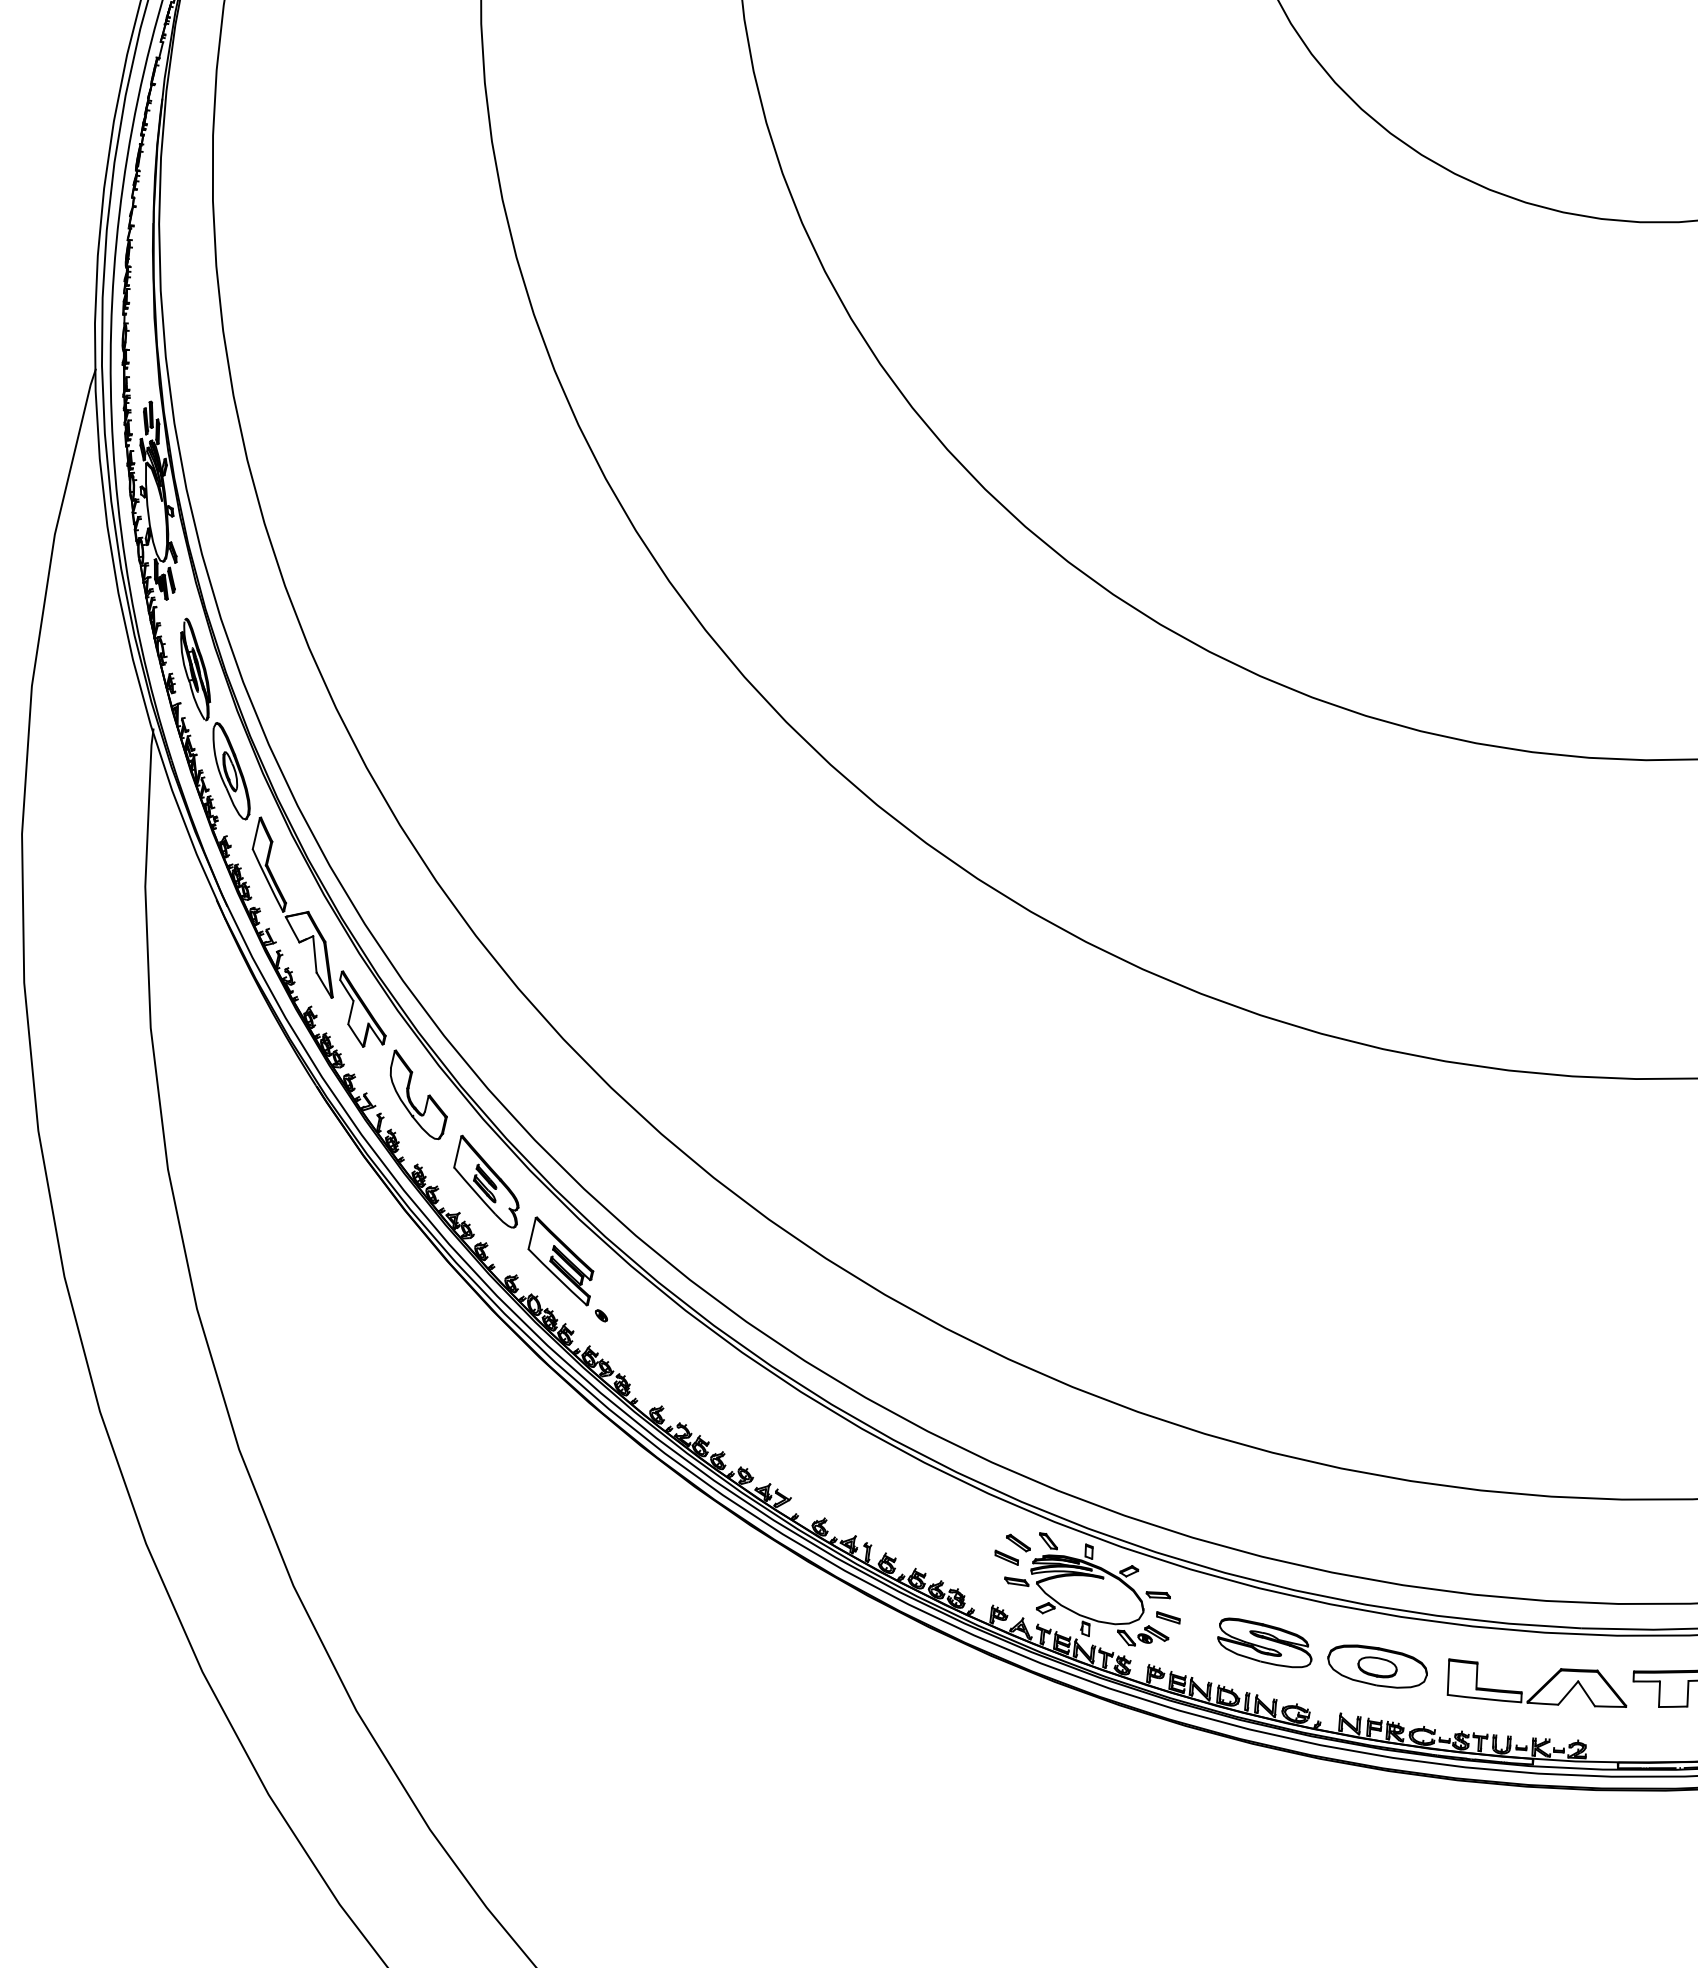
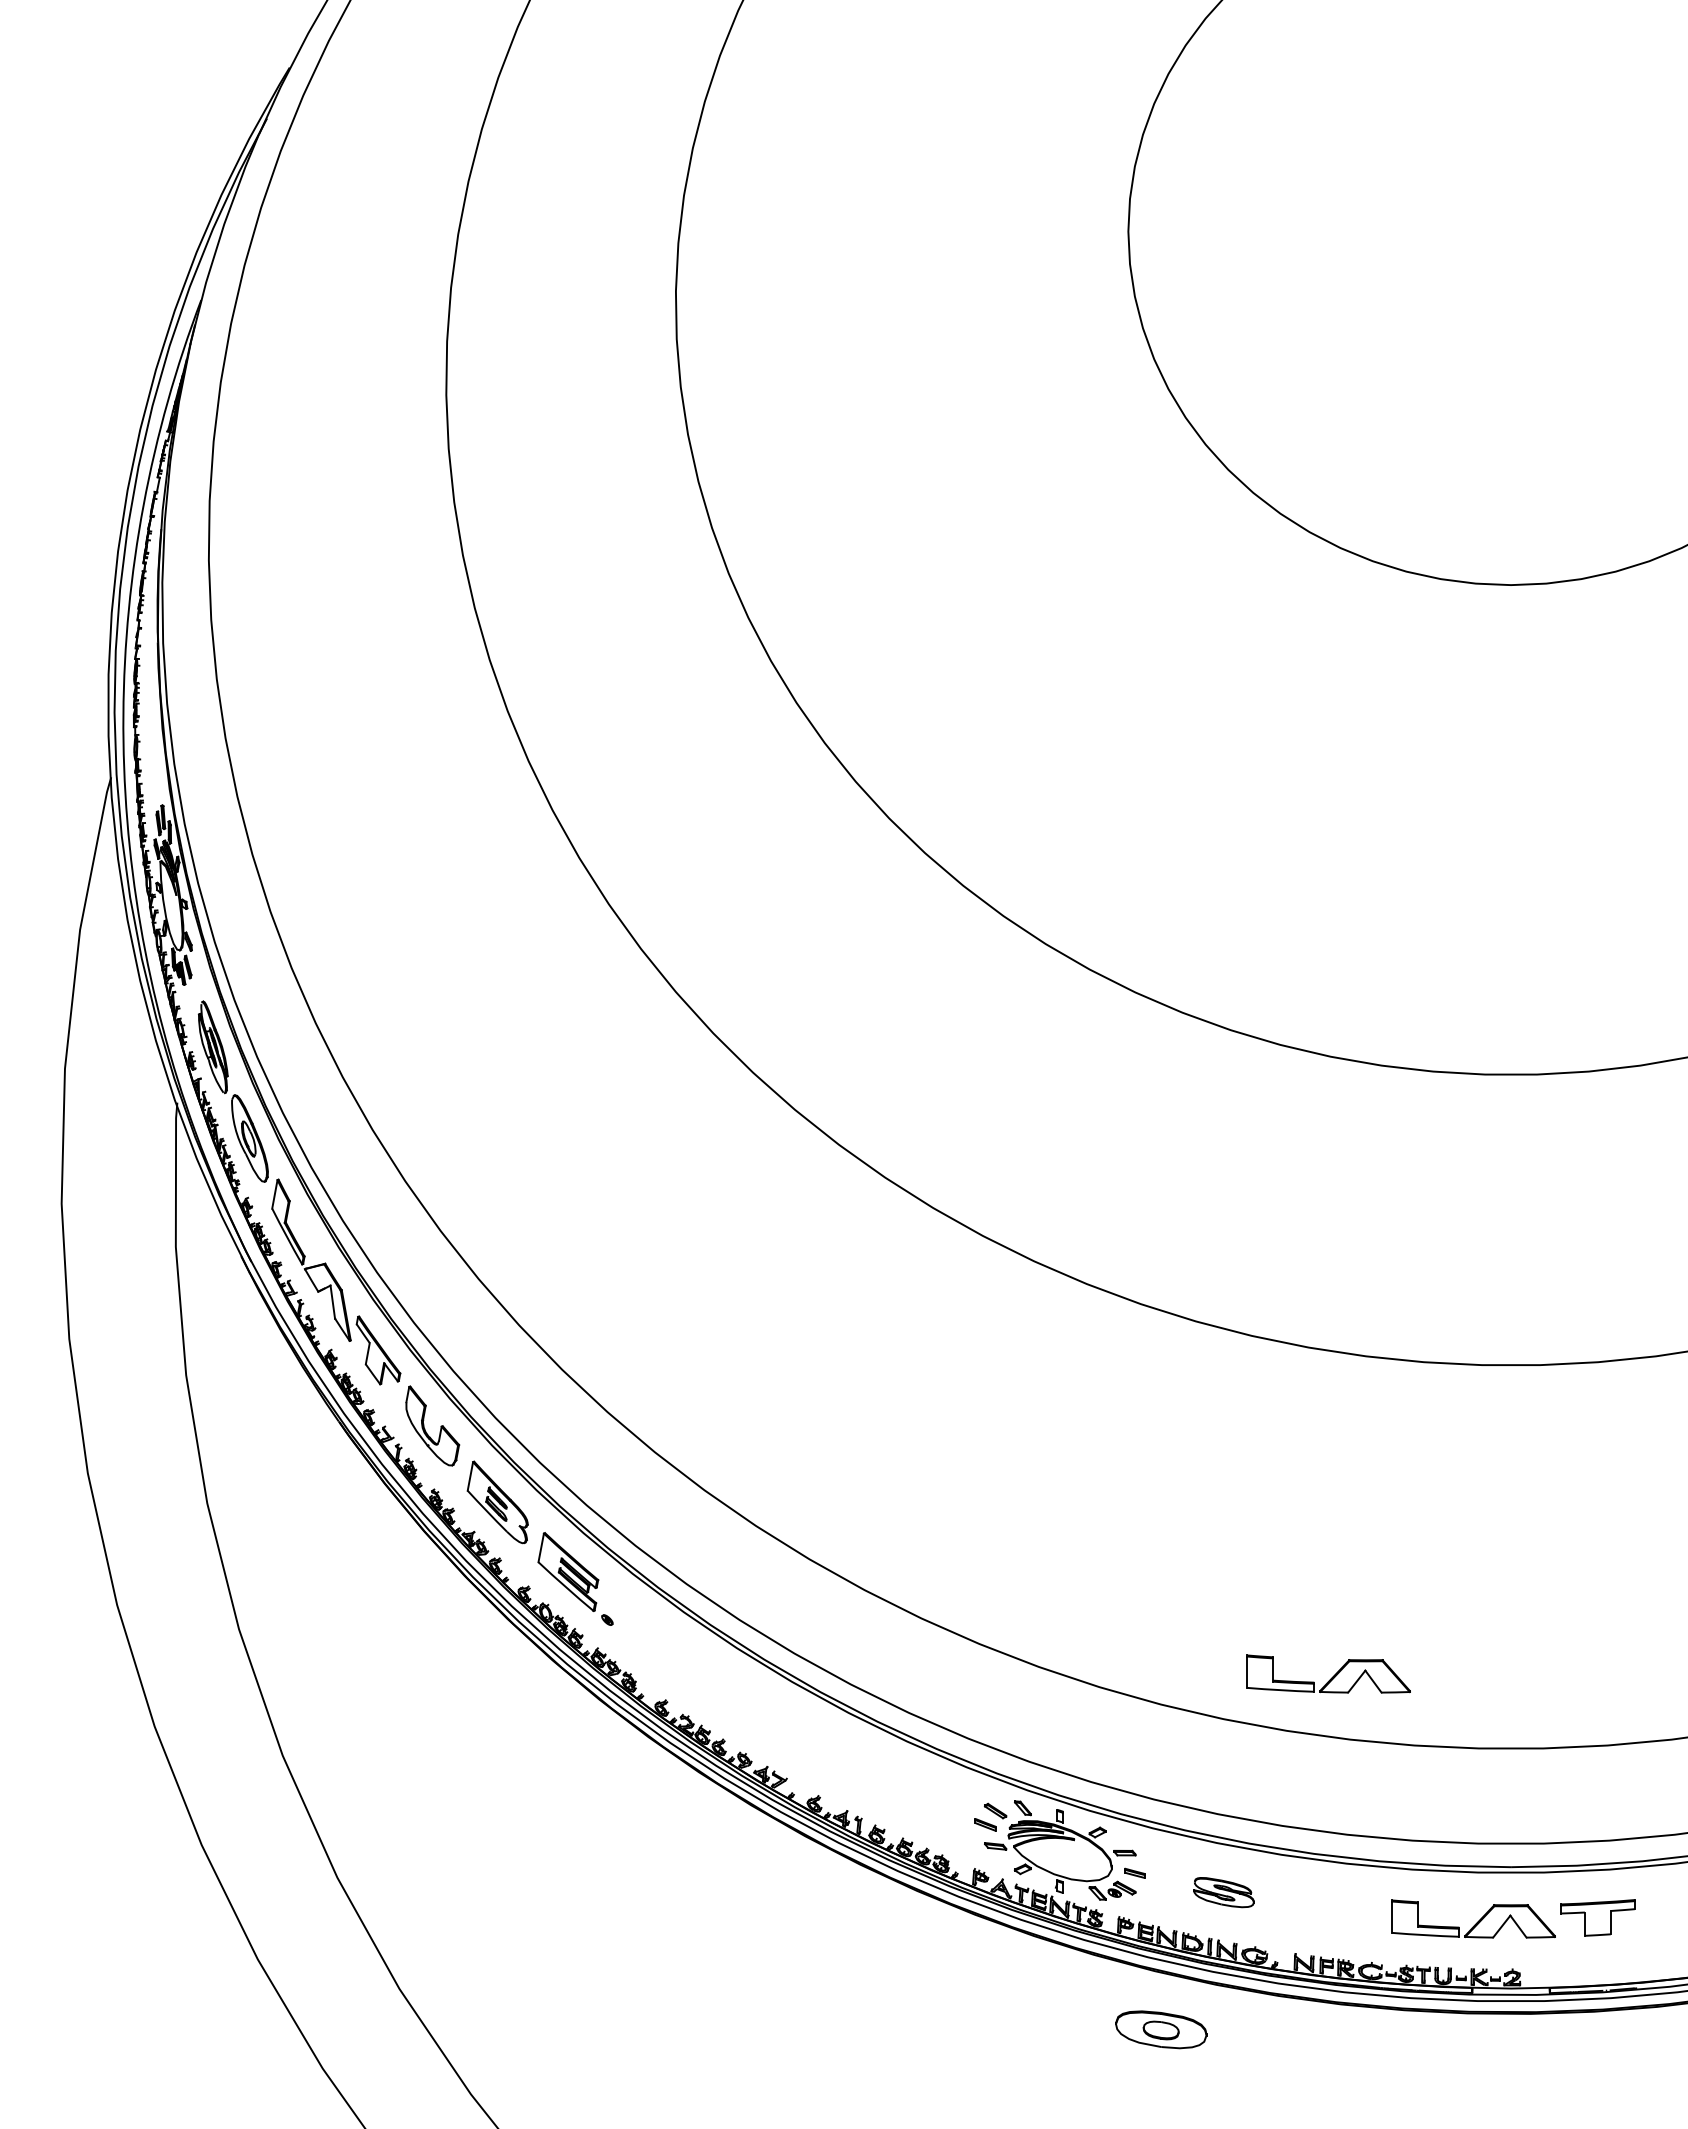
part: (1389, 1407) -> (1328, 1673), added
part: (1264, 1642) -> (1223, 1892), size x0.7
part: (1377, 1666) -> (1161, 2029), moved

